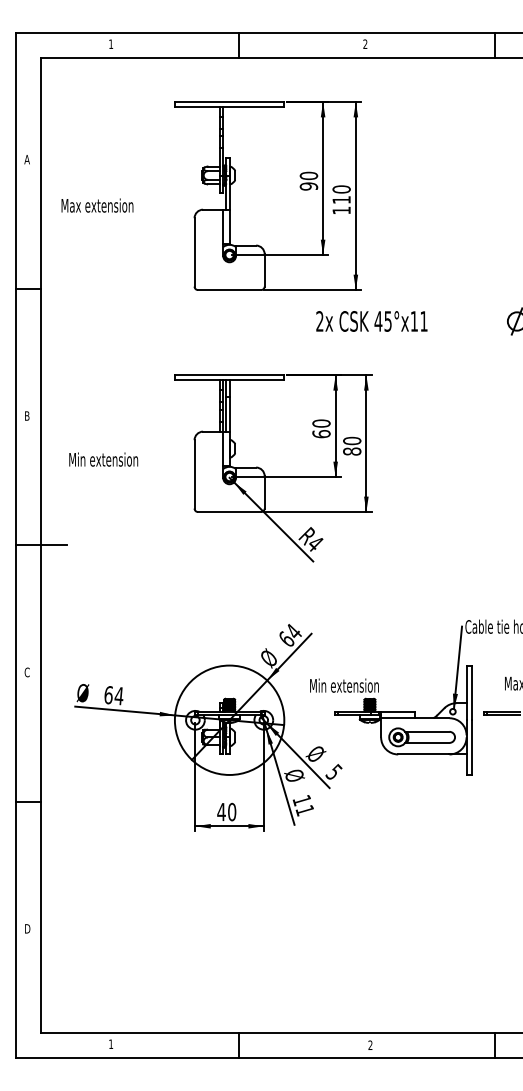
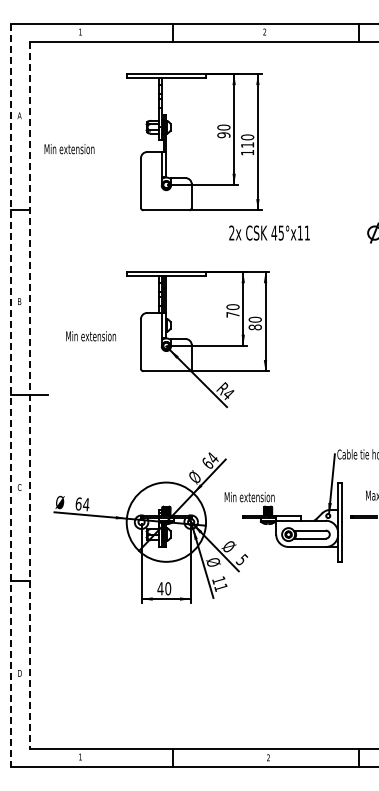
text: (101, 206) -> (73, 149), Max extension -> Min extension
text: (320, 433) -> (232, 314), 60 -> 70
text: (102, 459) -> (90, 336), moved
line: (15, 545) -> (11, 395), solid -> dashed
line: (40, 545) -> (29, 395), solid -> dashed

